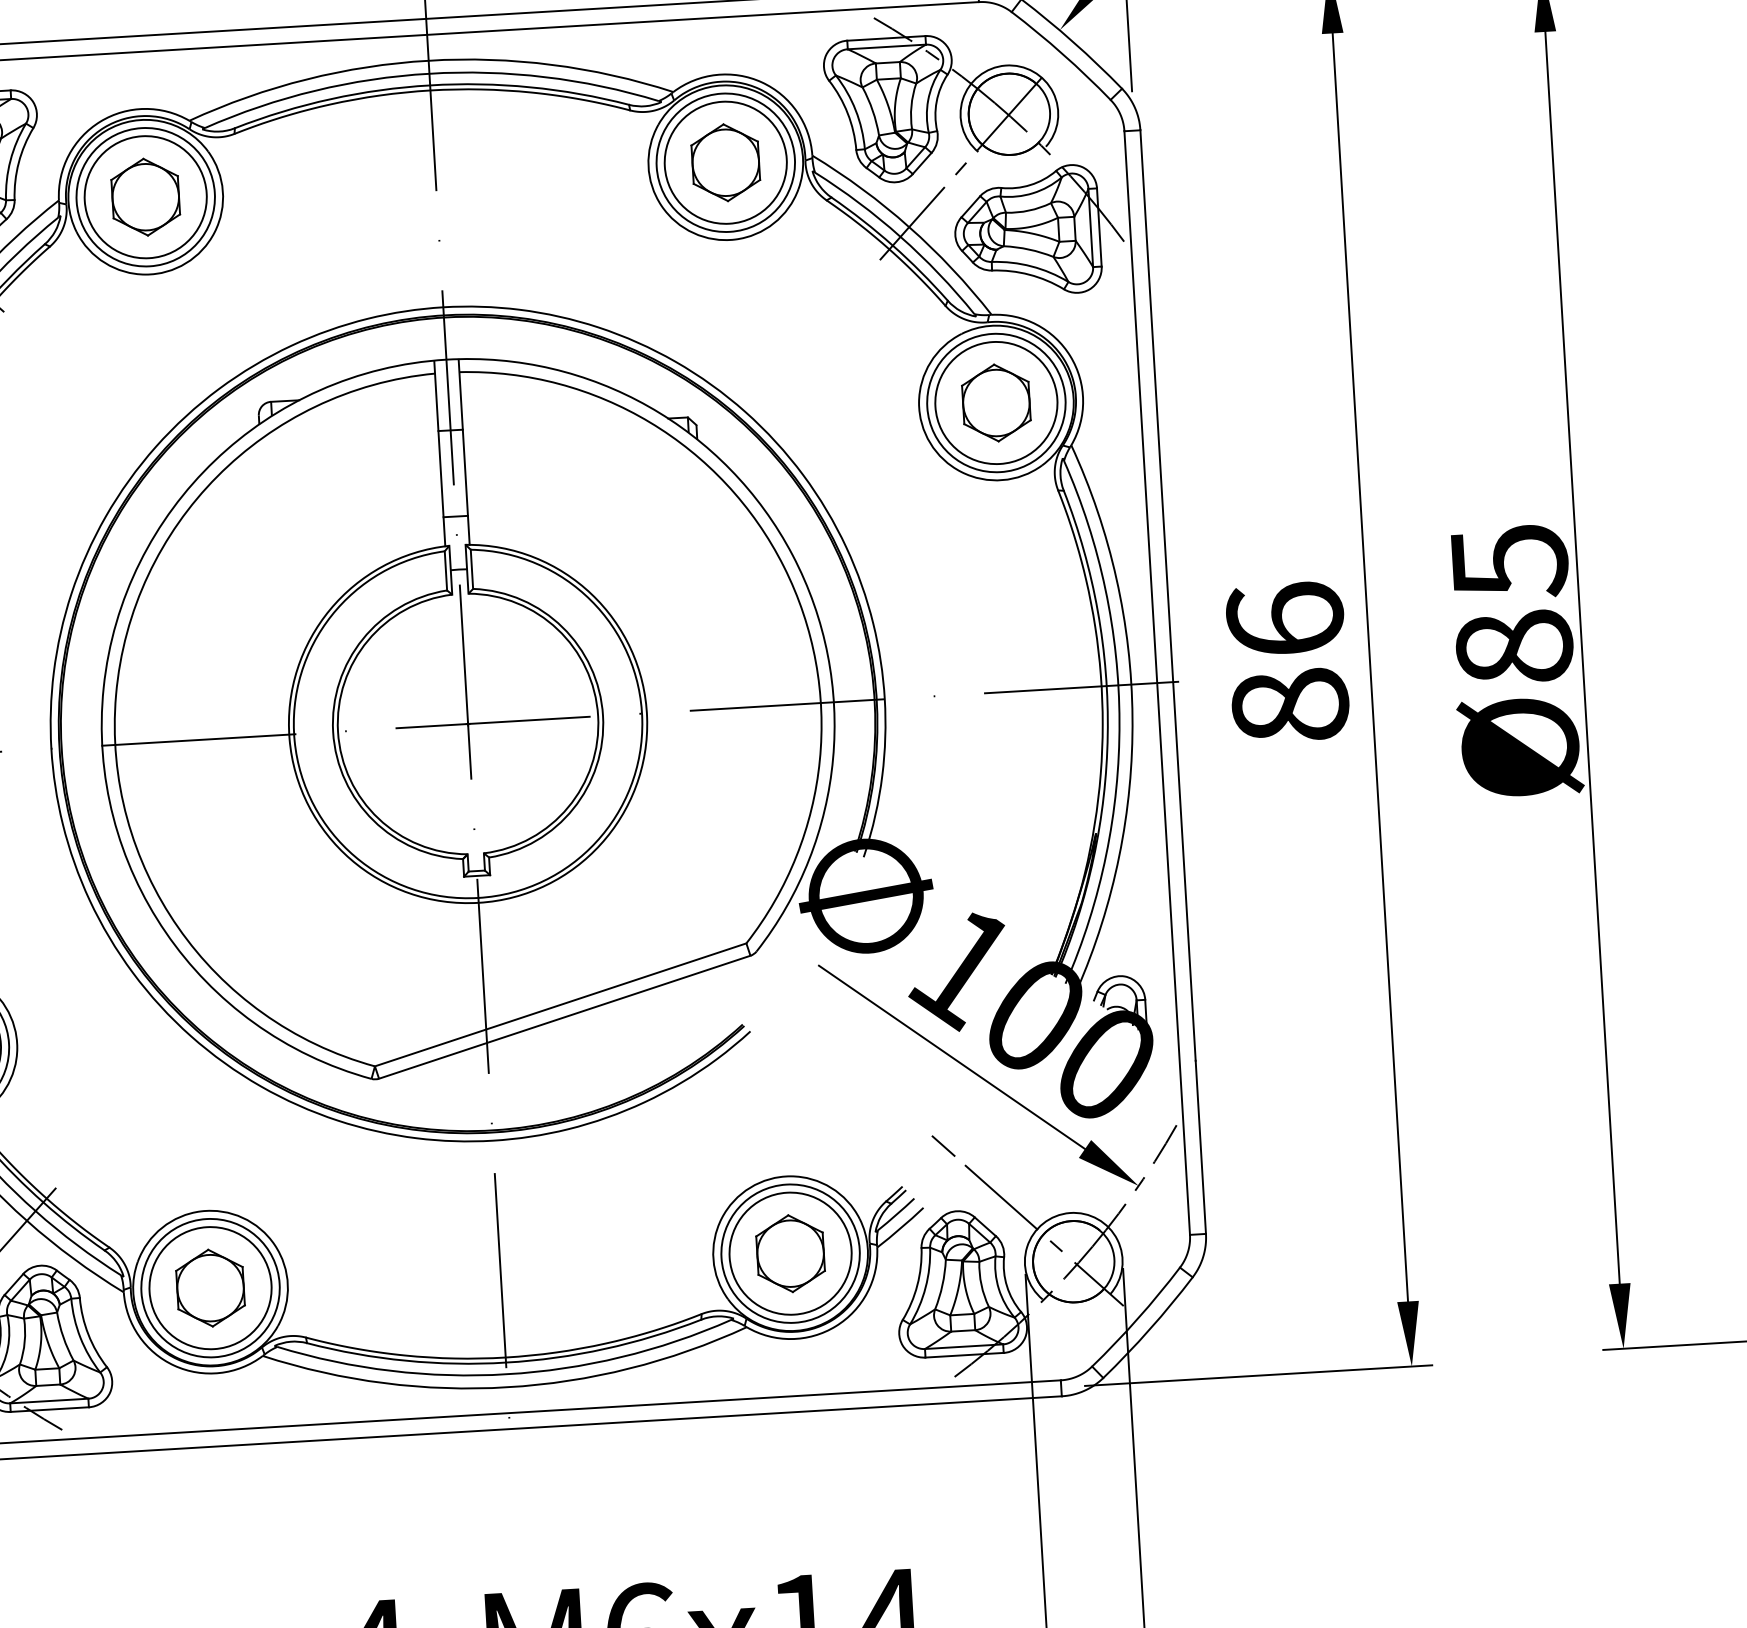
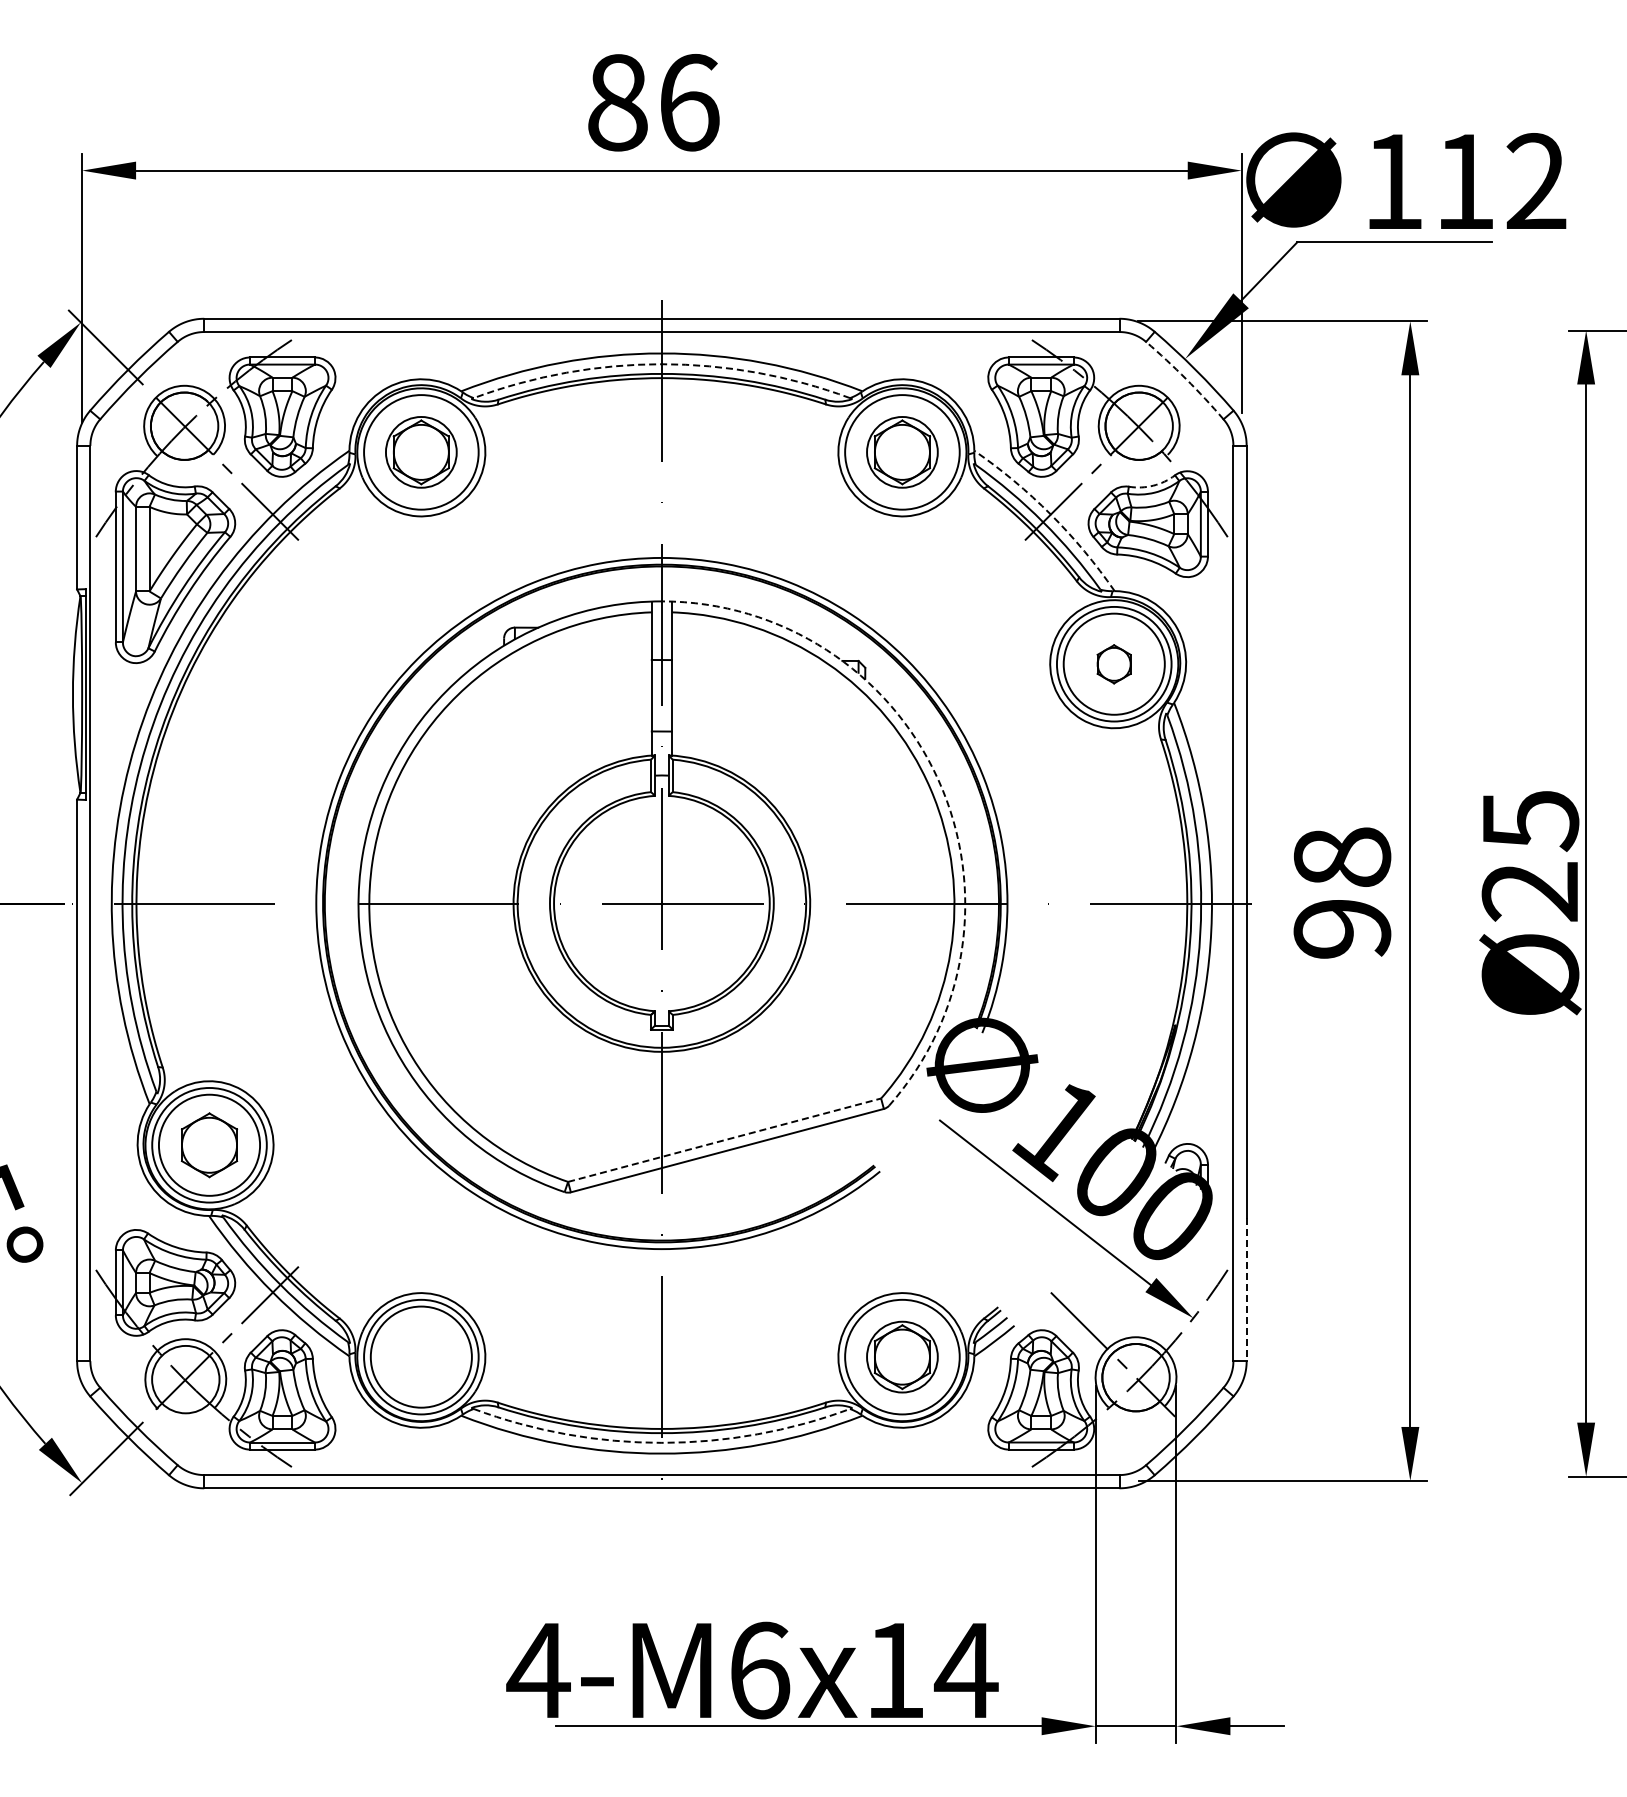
arc: (1063, 54) -> (1186, 379), solid -> dashed
arc: (428, 74) -> (661, 364), solid -> dashed
circle: (724, 161) -> (901, 451), size x0.7
arc: (1030, 184) -> (1153, 485), solid -> dashed
circle: (144, 196) -> (420, 451), size x0.7
arc: (908, 227) -> (1050, 514), solid -> dashed
part: (995, 403) -> (1113, 664), size x0.6
arc: (792, 555) -> (938, 780), solid -> dashed
text: (1514, 647) -> (1530, 891), Ø85 -> Ø25
text: (1287, 661) -> (1342, 892), 86 -> 98
line: (560, 1005) -> (724, 1140), solid -> dashed
line: (944, 1145) -> (1034, 1275), removed
line: (1200, 1147) -> (1246, 1289), solid -> dashed
circle: (789, 1252) -> (901, 1356), size x0.7
part: (209, 1288) -> (420, 1357), removed
arc: (506, 1373) -> (661, 1442), solid -> dashed

